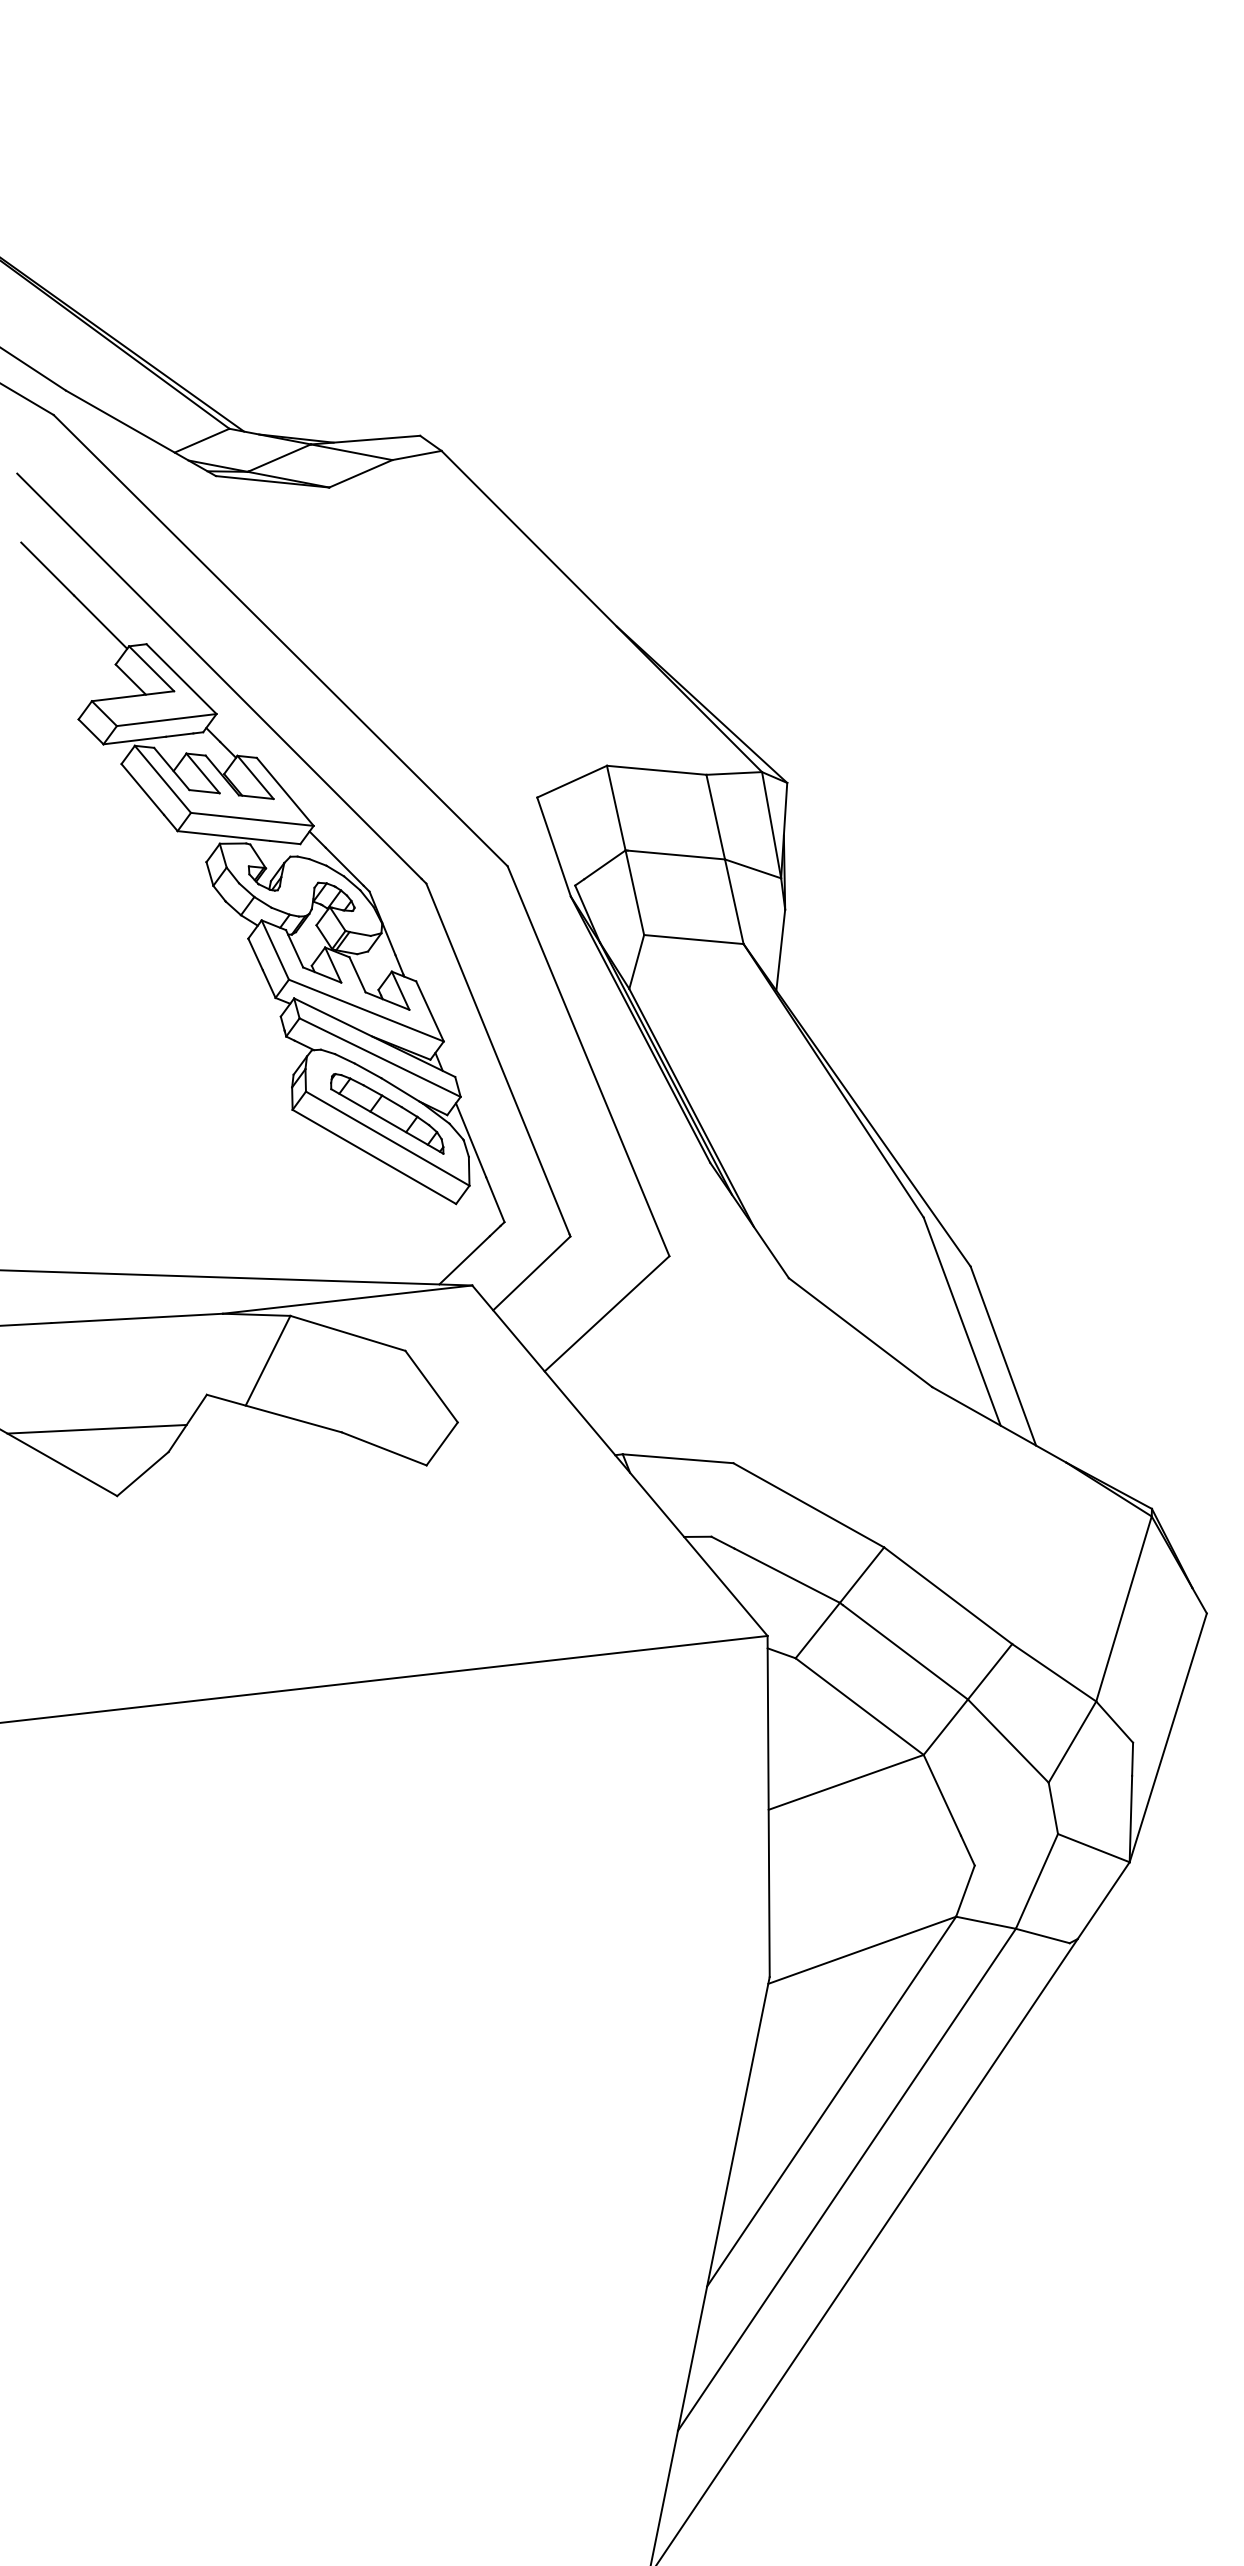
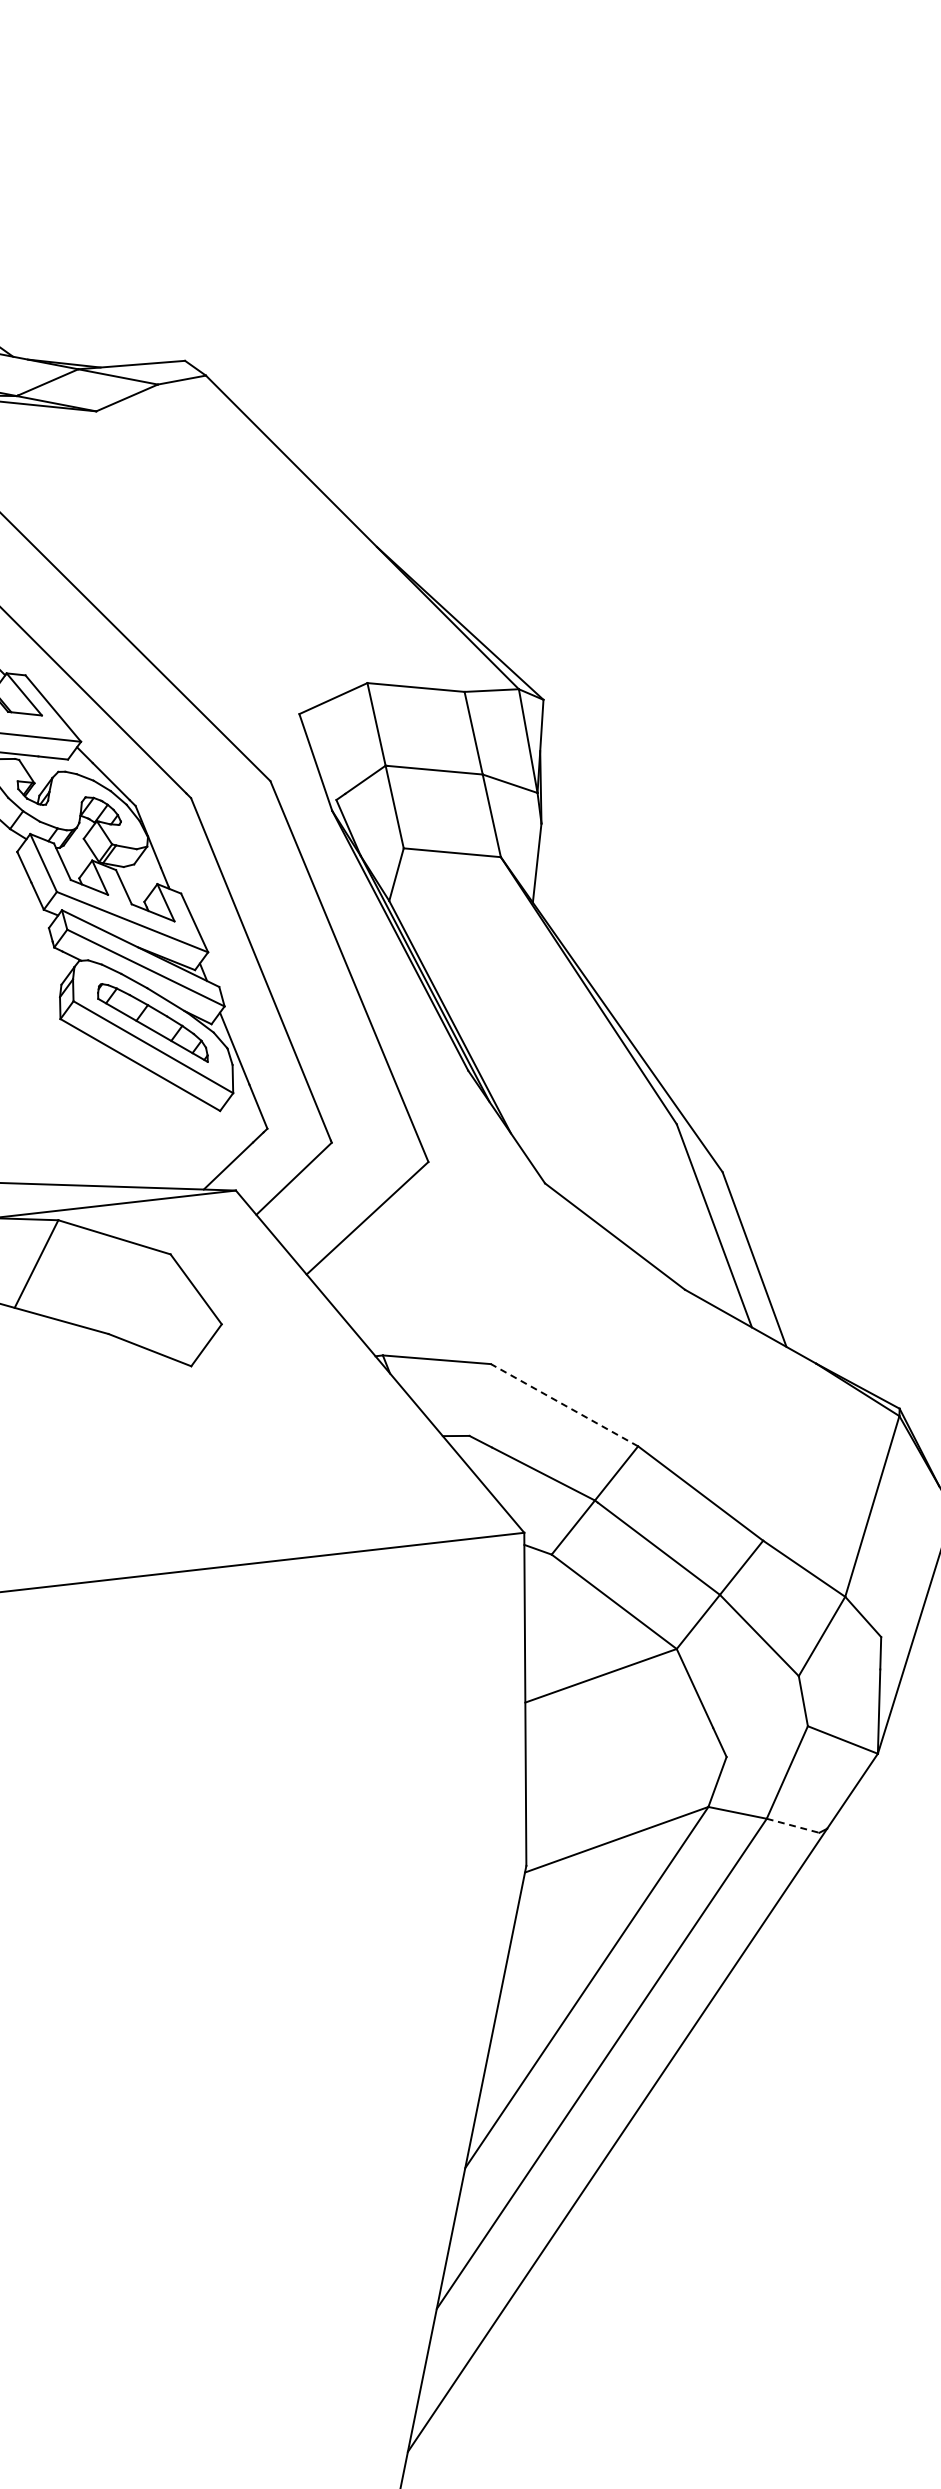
line: (808, 1505) -> (564, 1405), solid -> dashed
line: (1042, 1936) -> (792, 1826), solid -> dashed

